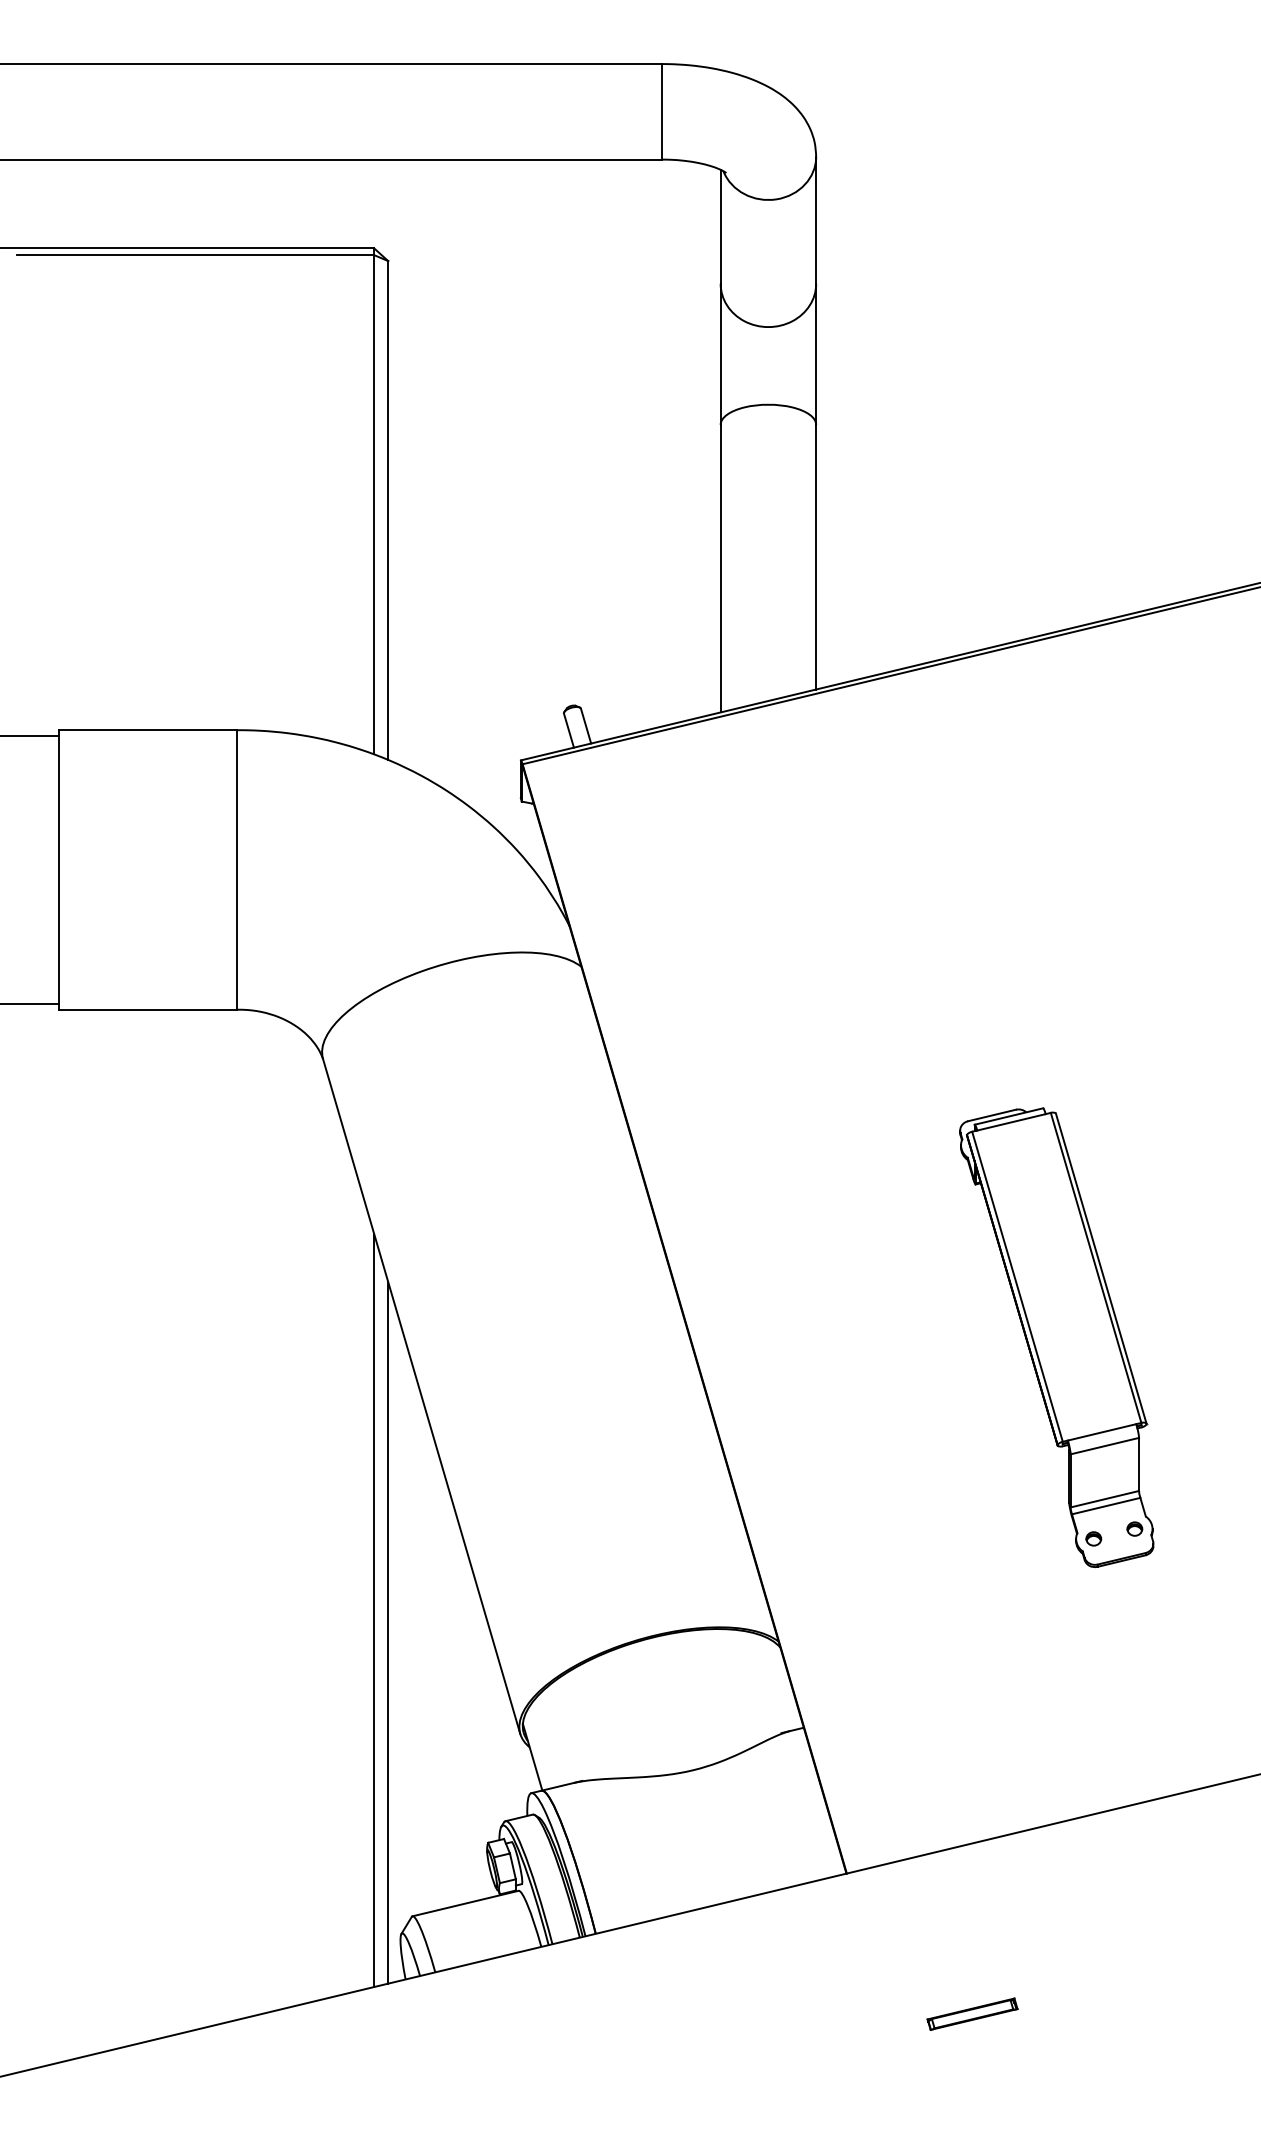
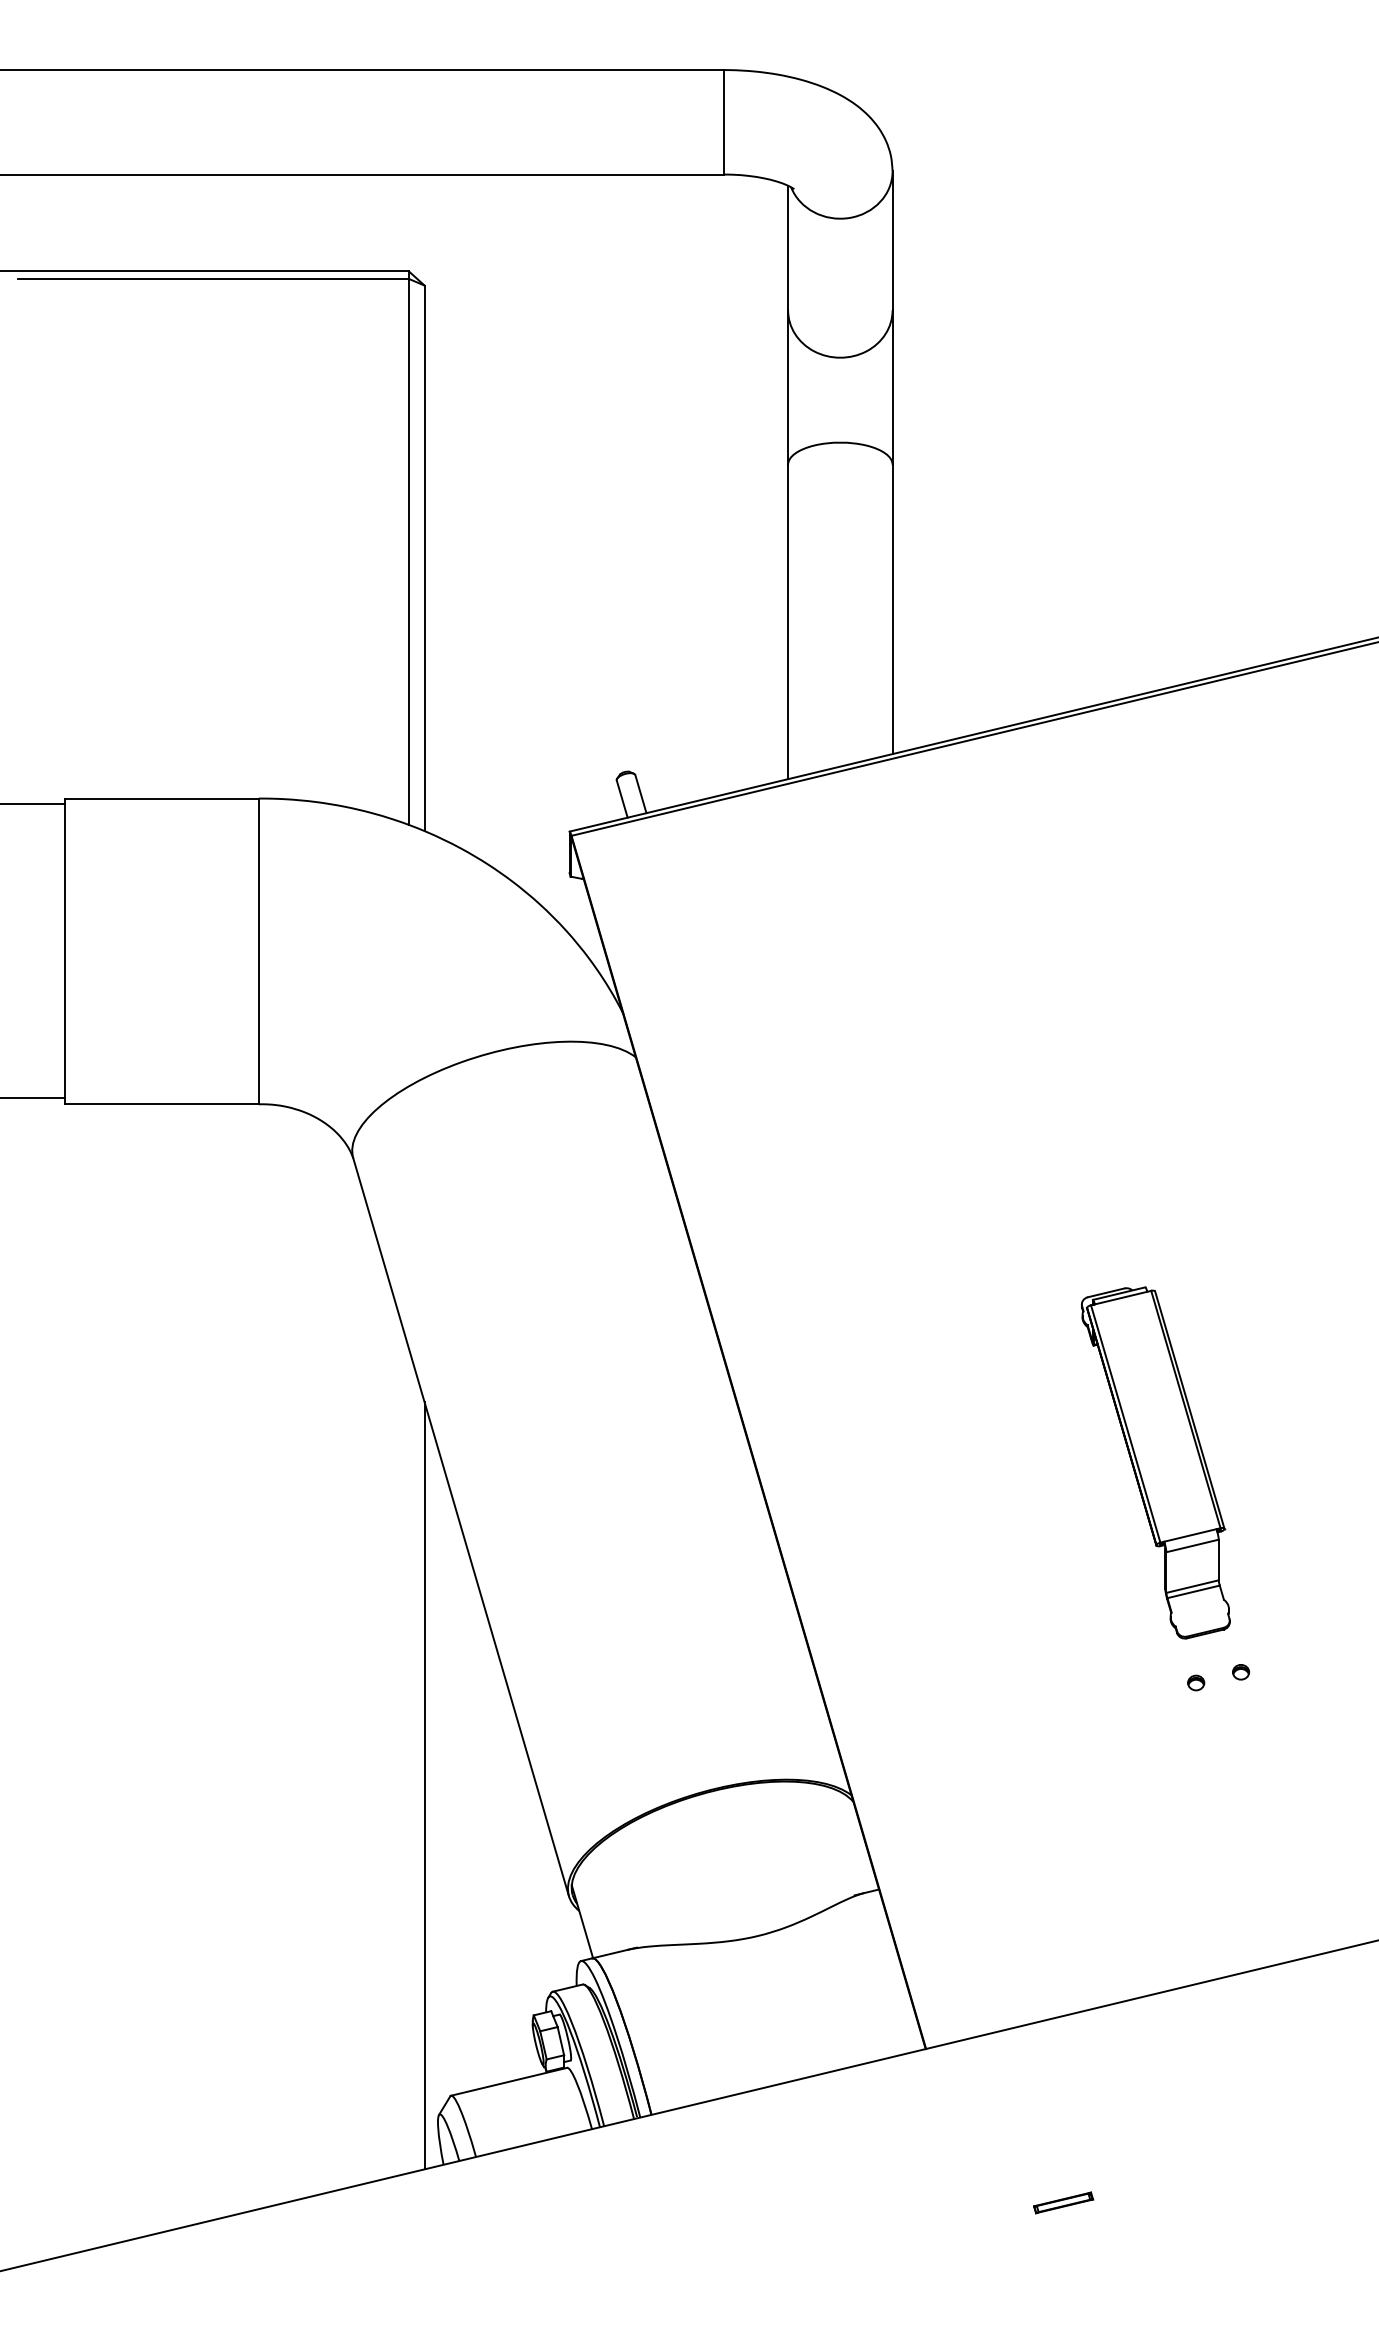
part: (1056, 1337) -> (1155, 1462), size x0.7
line: (374, 1610) -> (409, 1761), removed
part: (972, 2013) -> (1063, 2202), size x0.6

